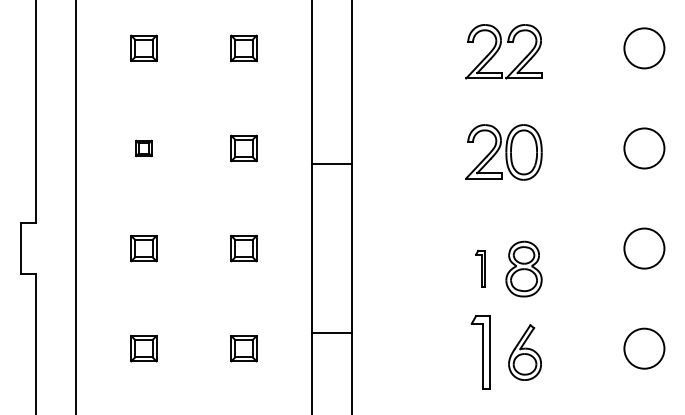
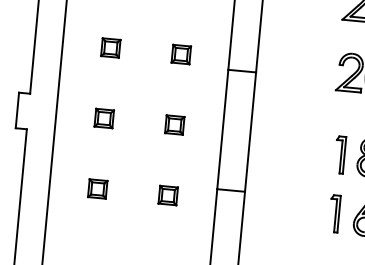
part: (143, 148) -> (110, 48), size x1.67
part: (480, 268) -> (340, 154), size x1.43
part: (480, 352) -> (334, 213), size x0.71

